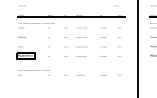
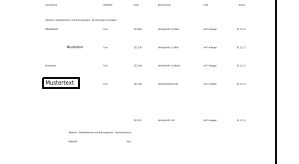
line: (71, 17) -> (148, 8), removed
text: (22, 36) -> (75, 45), moved
text: (33, 72) -> (98, 136), moved

